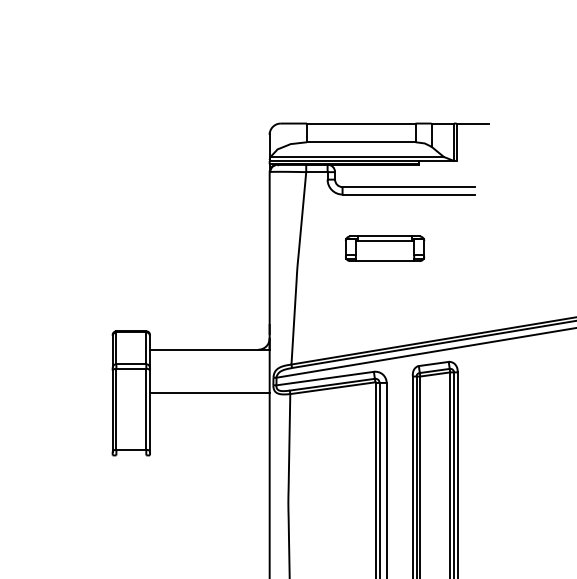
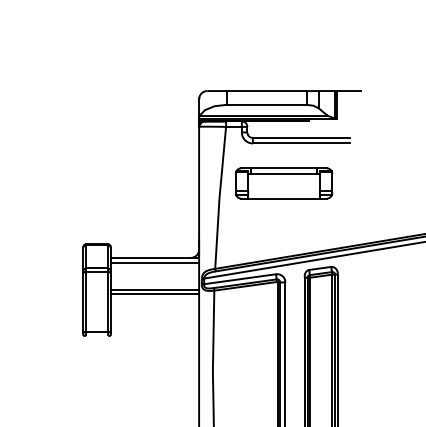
part: (385, 248) -> (284, 183), size x1.67
line: (209, 355) -> (154, 262), added
line: (209, 399) -> (154, 294), added

